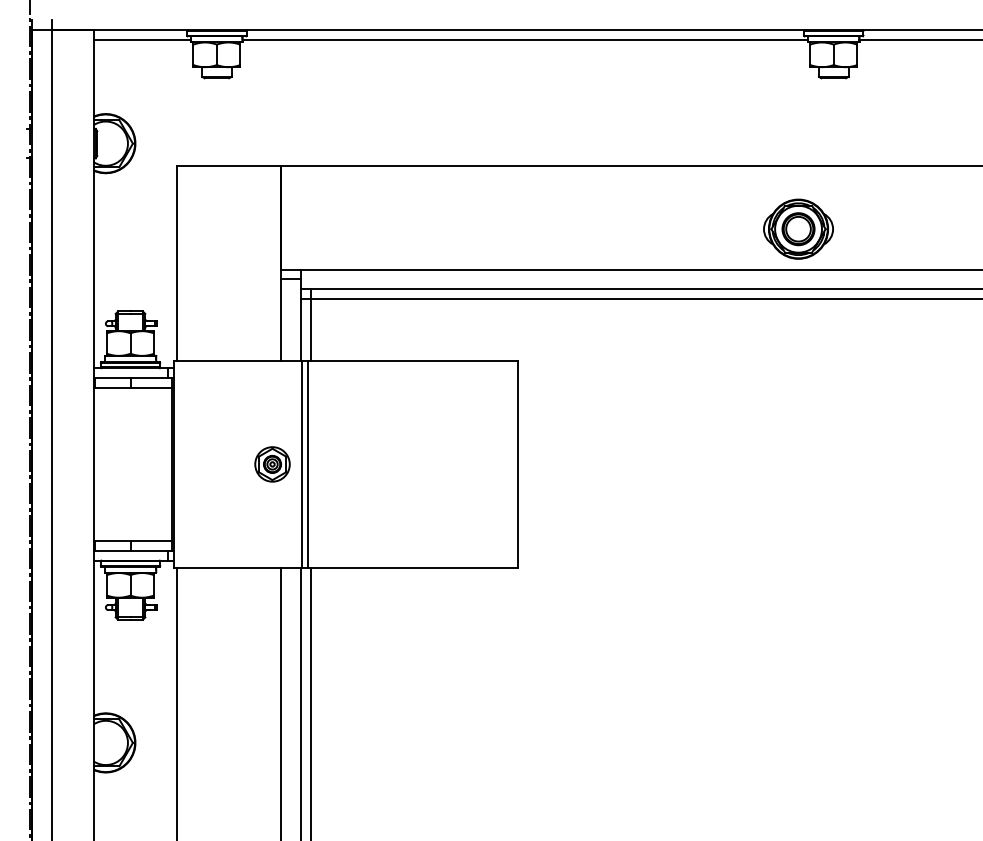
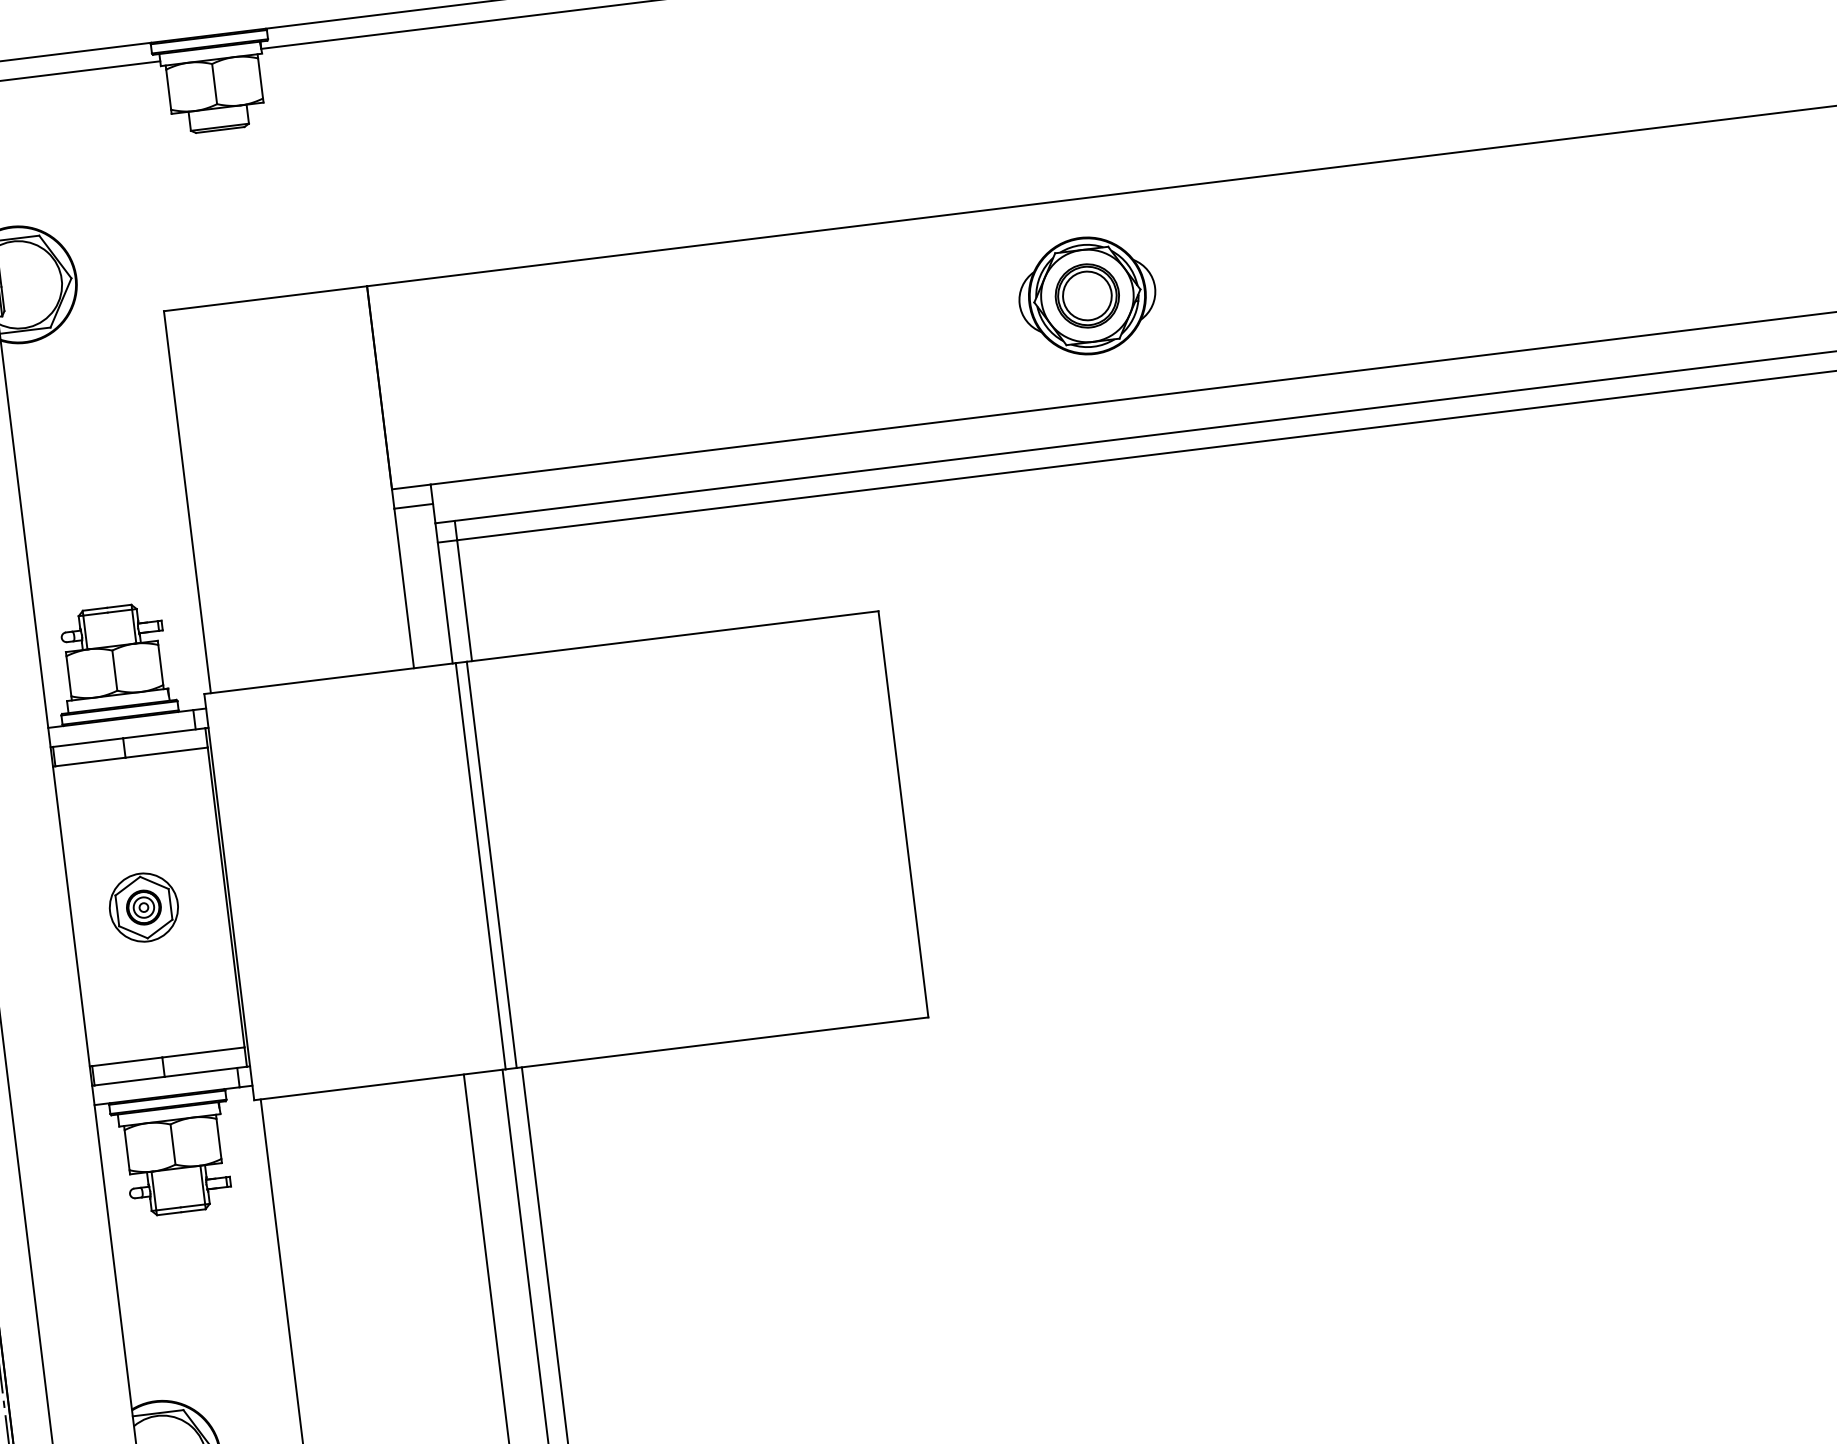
part: (798, 228) -> (1087, 294), moved
part: (272, 464) -> (143, 907), moved

